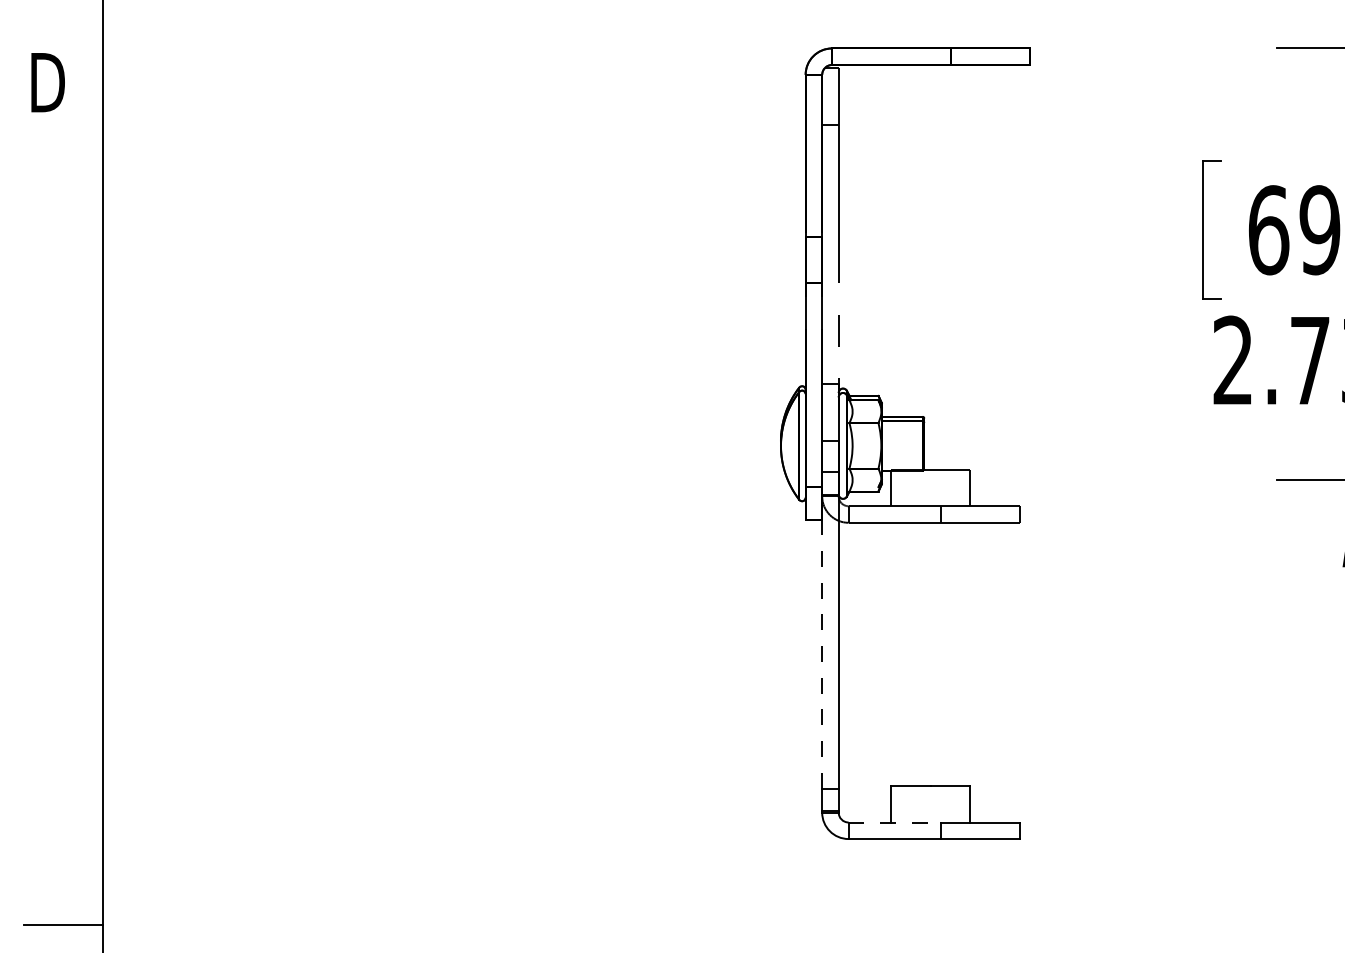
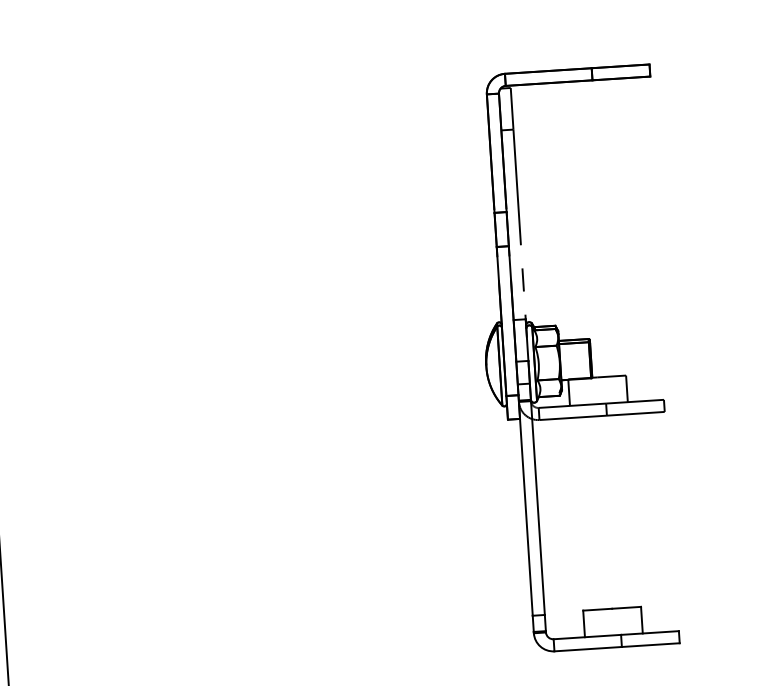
line: (822, 654) -> (526, 517), dashed -> solid
line: (895, 822) -> (587, 637), dashed -> solid

